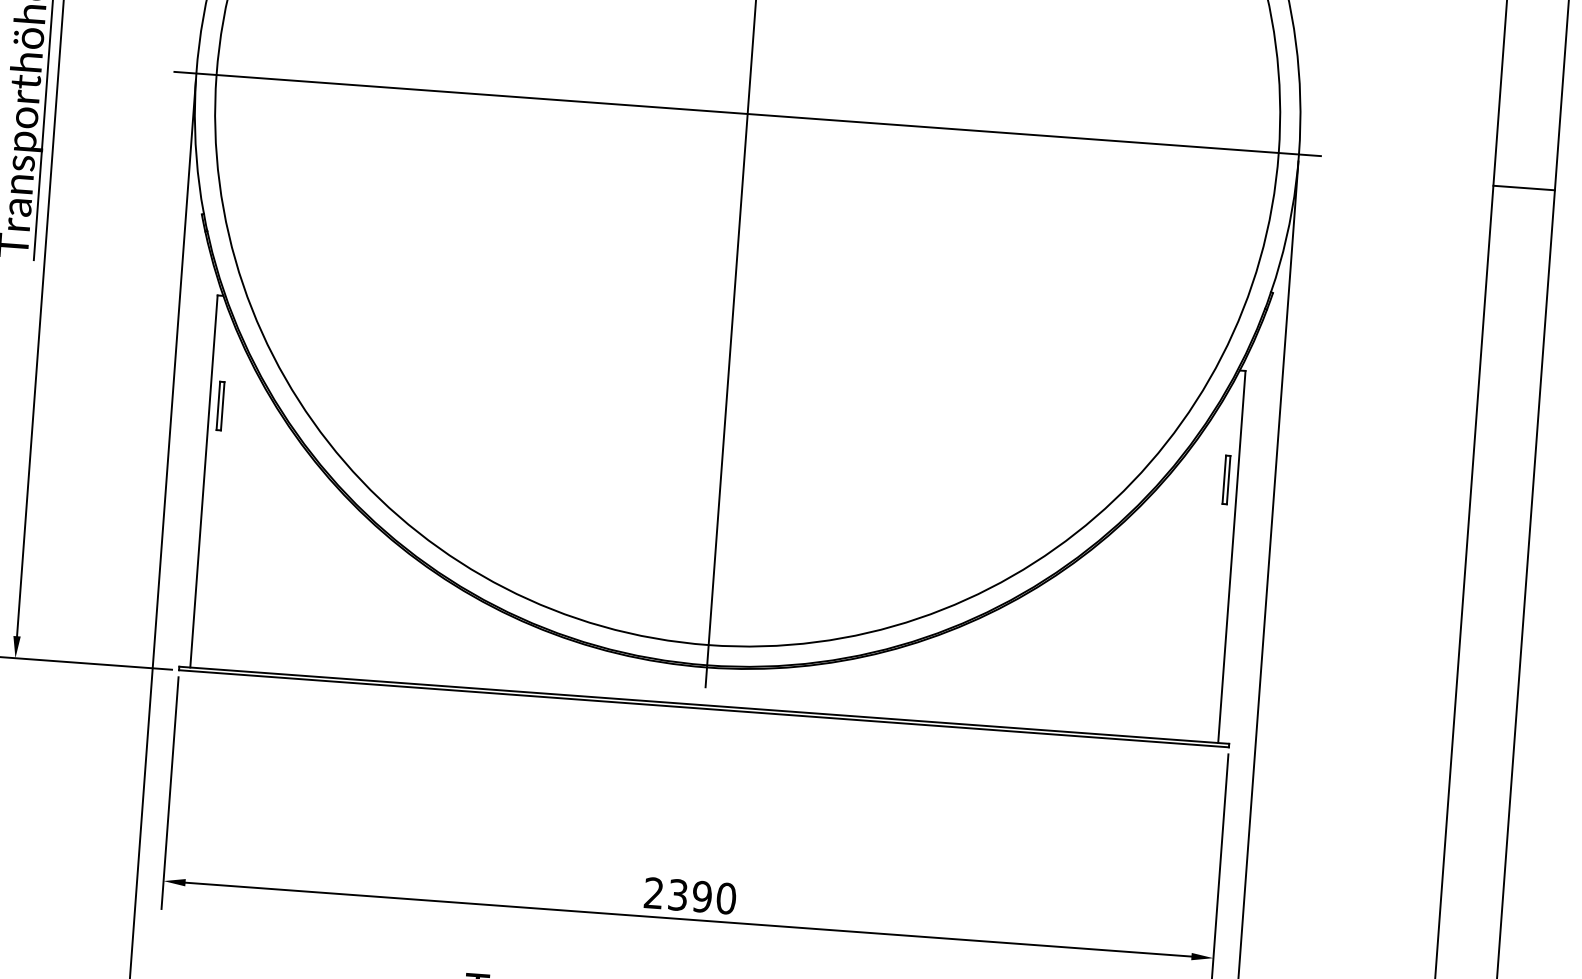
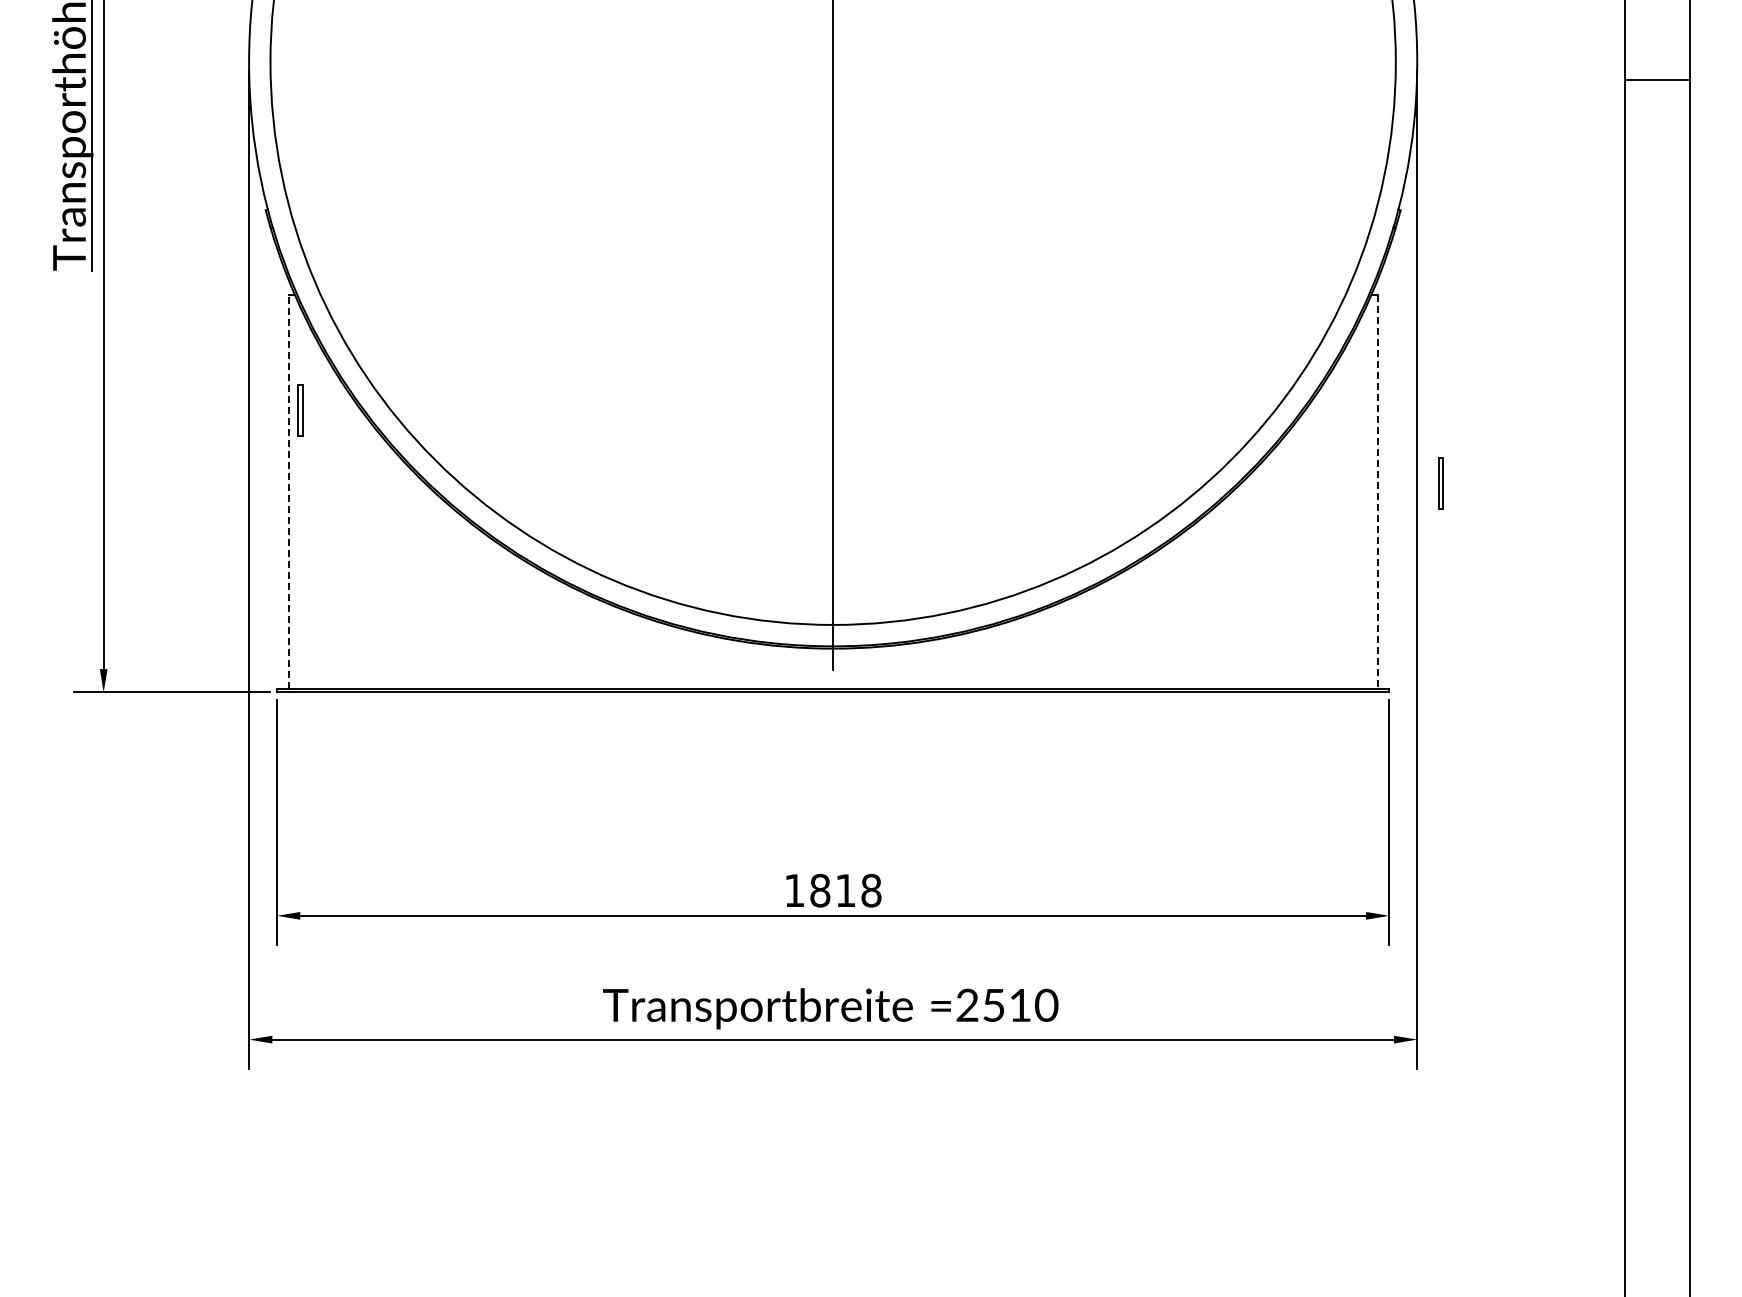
line: (747, 114) -> (832, 62), removed
part: (1225, 479) -> (1440, 483), moved
line: (203, 481) -> (288, 491), solid -> dashed
line: (1231, 557) -> (1377, 492), solid -> dashed
text: (690, 895) -> (833, 890), 2390 -> 1818

